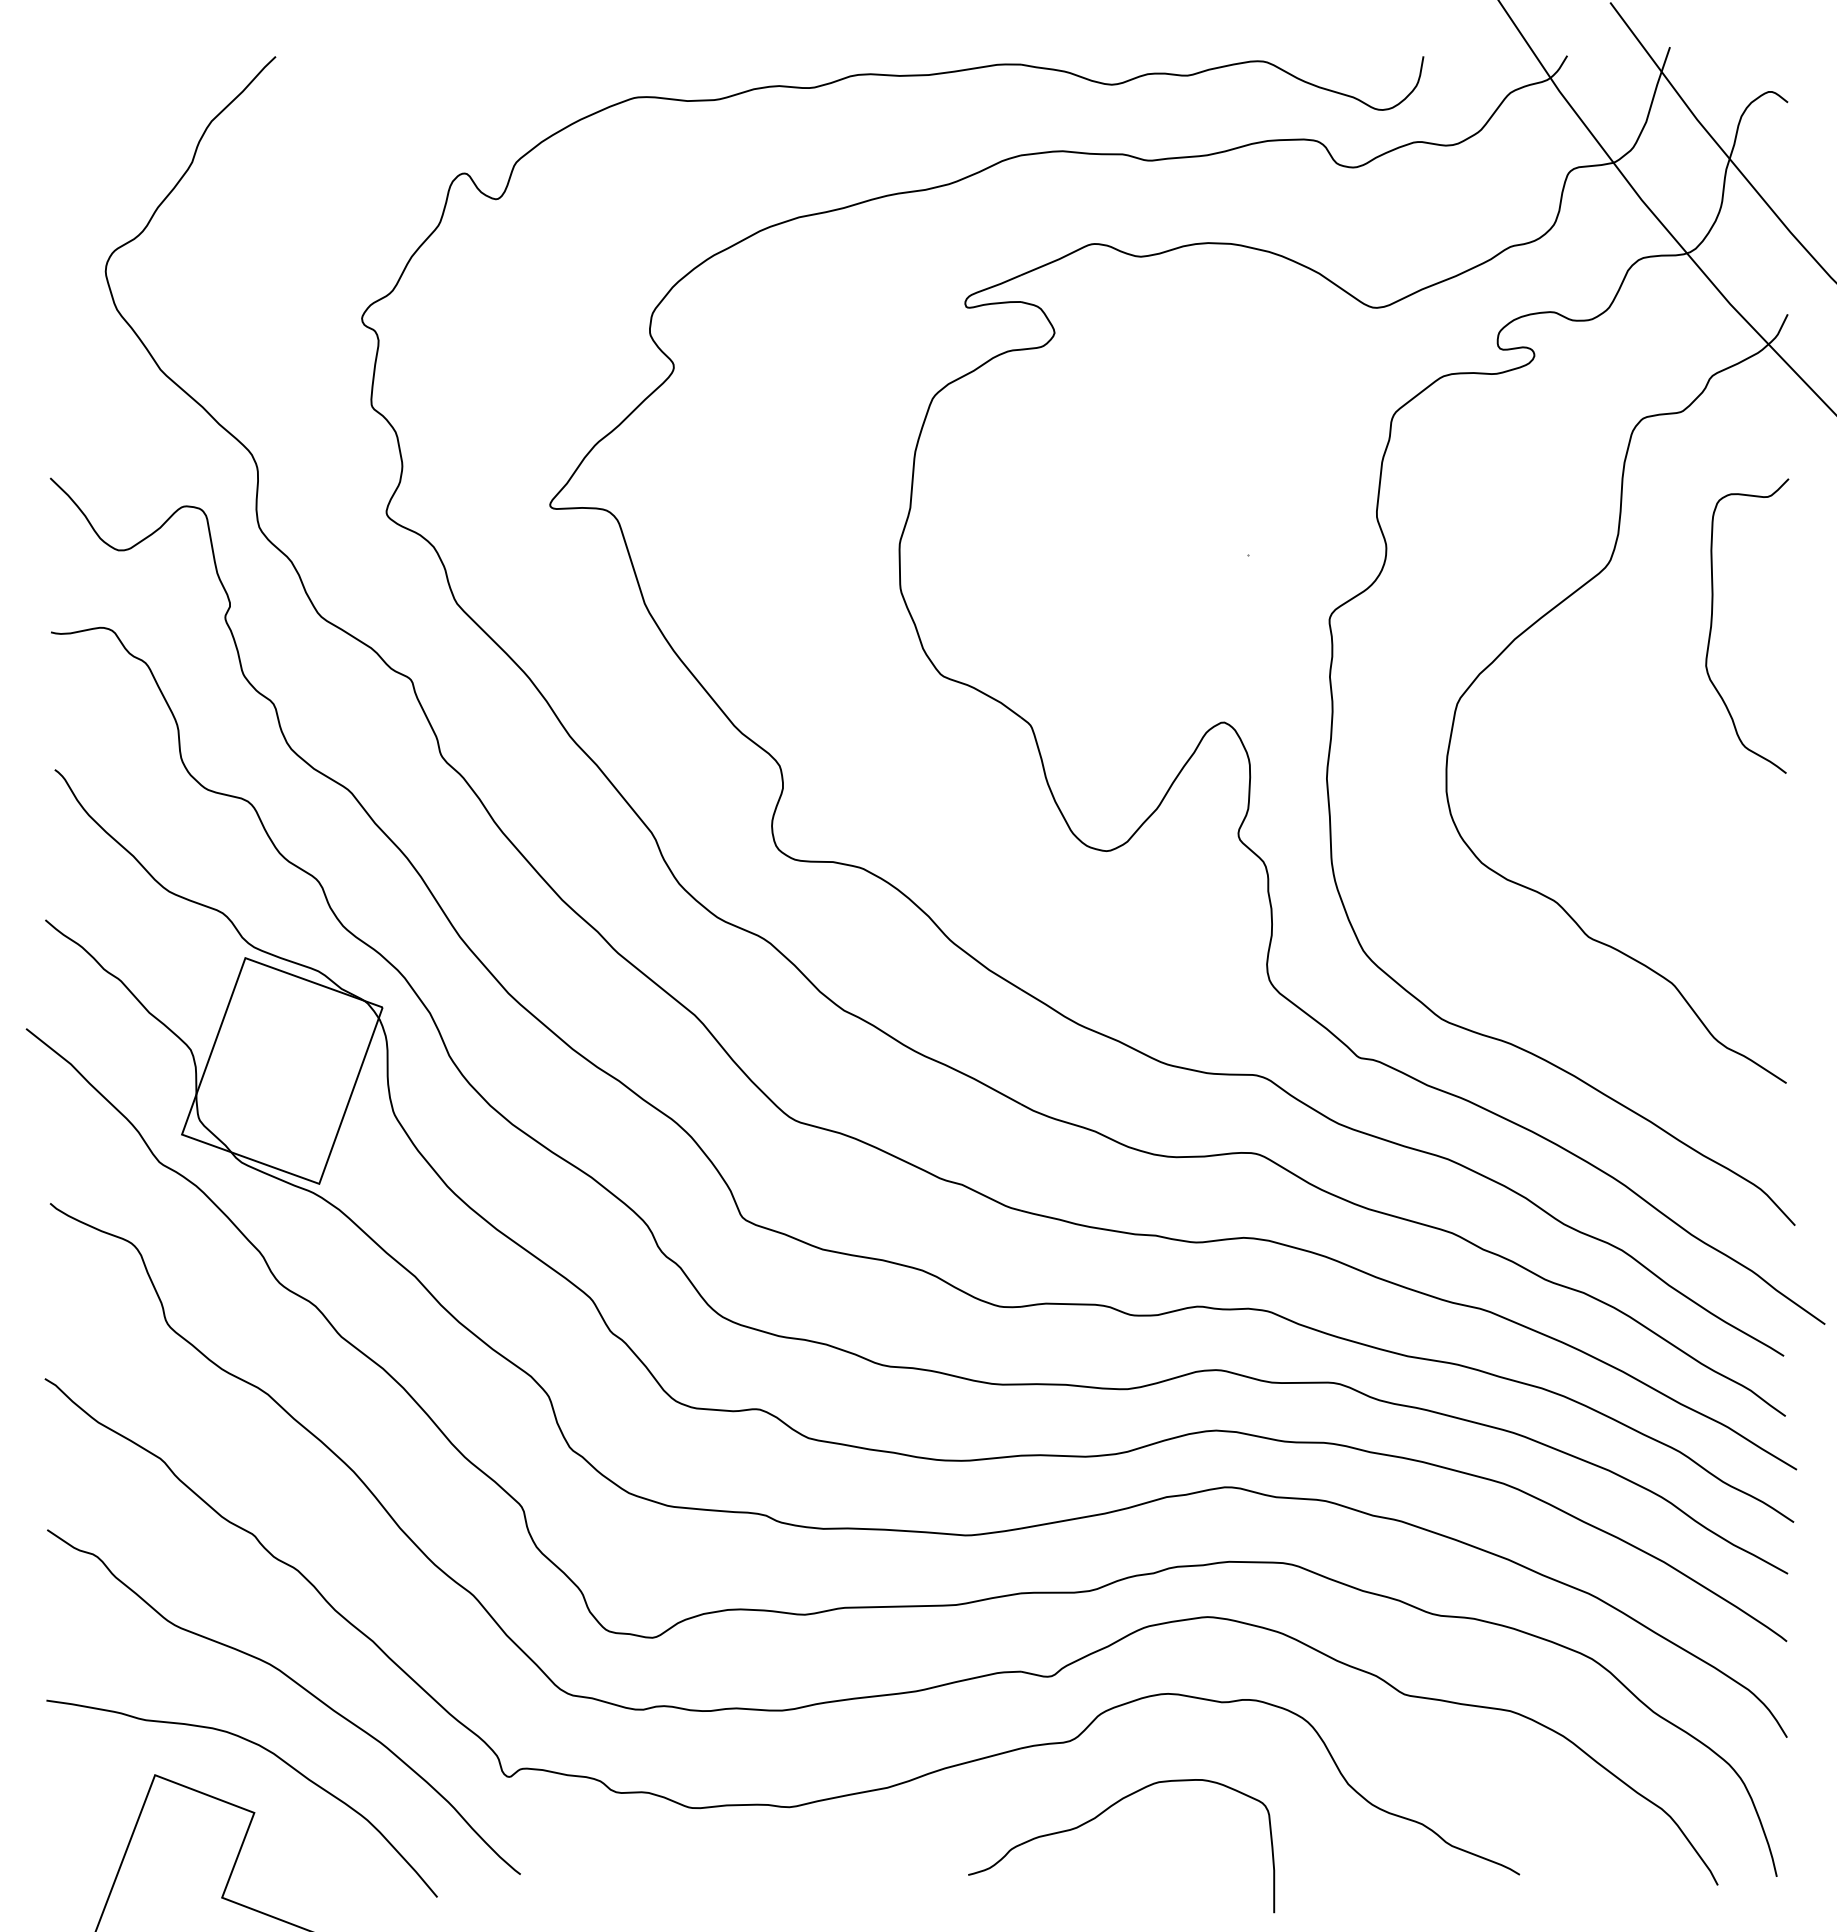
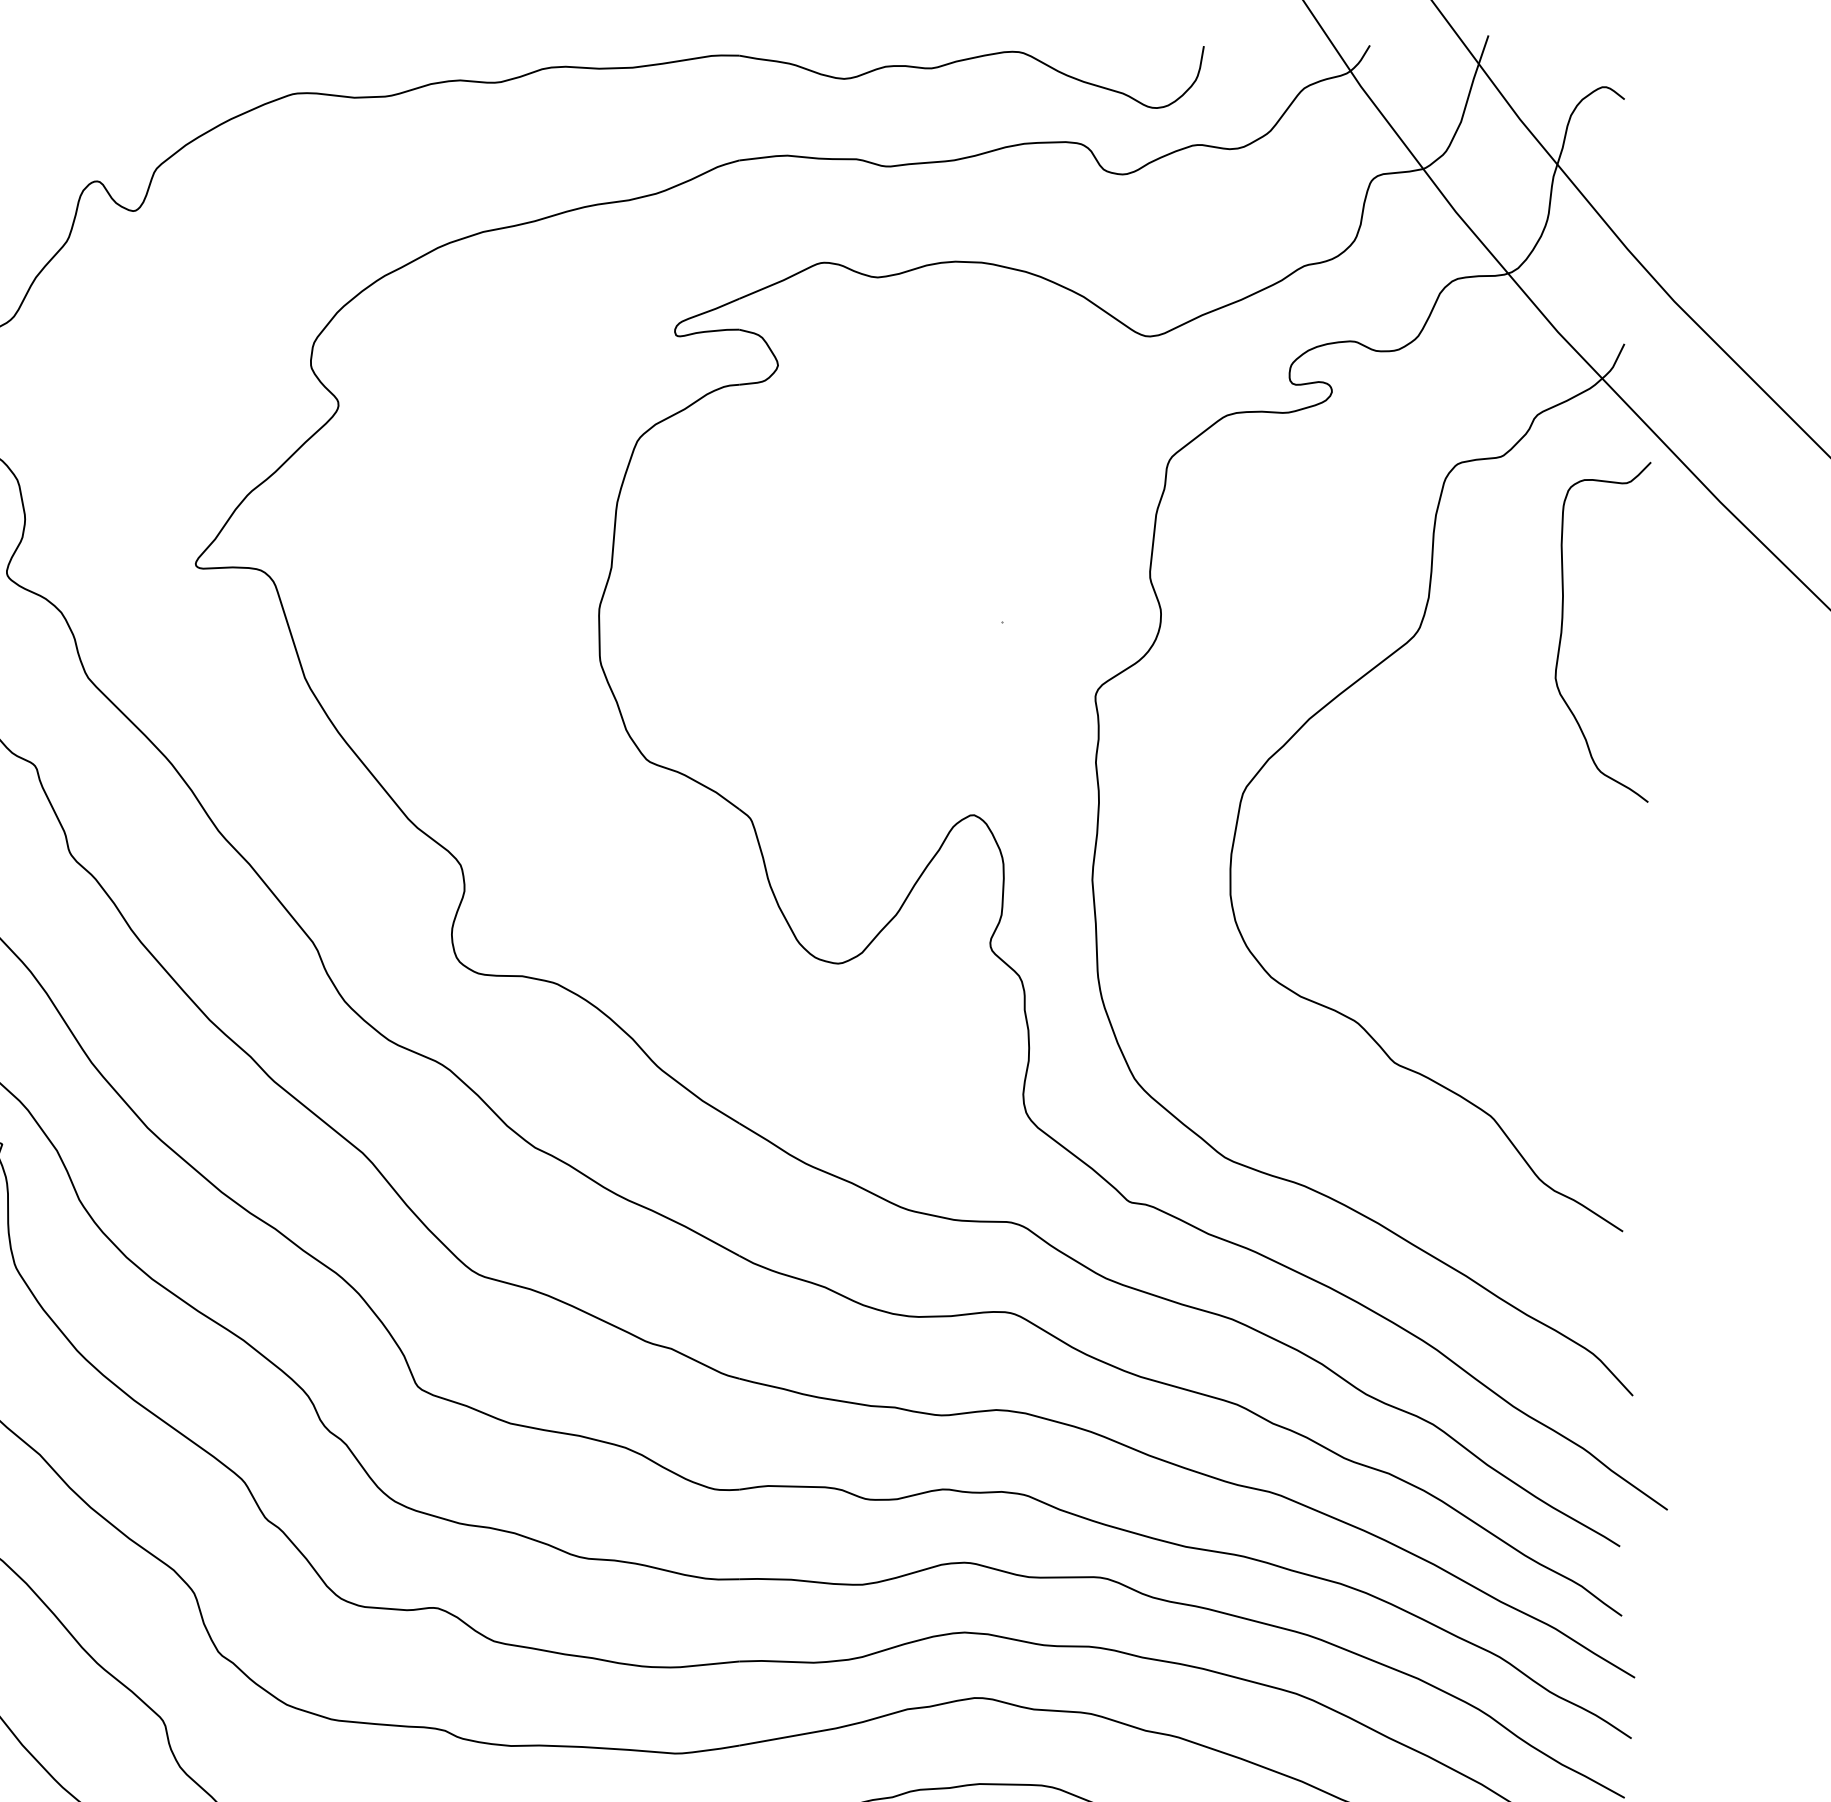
curve: (1712, 625) -> (1562, 631), moved

